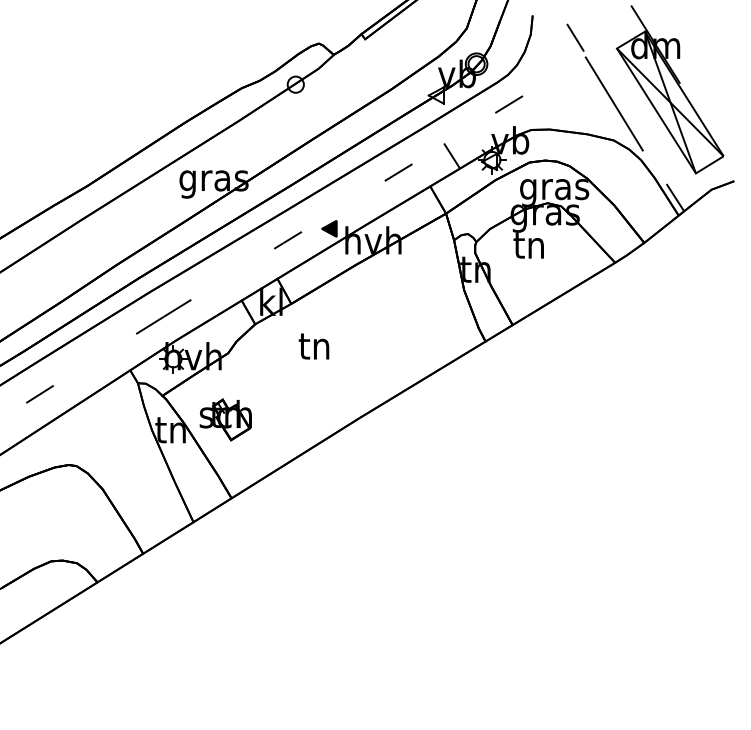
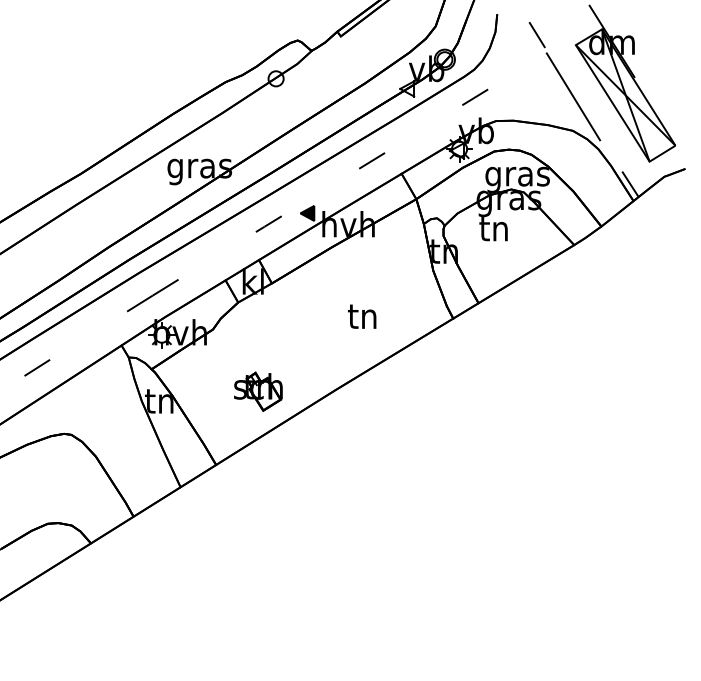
line: (451, 155) -> (421, 144), removed
text: (313, 346) -> (361, 316), moved
part: (225, 419) -> (258, 391), moved

